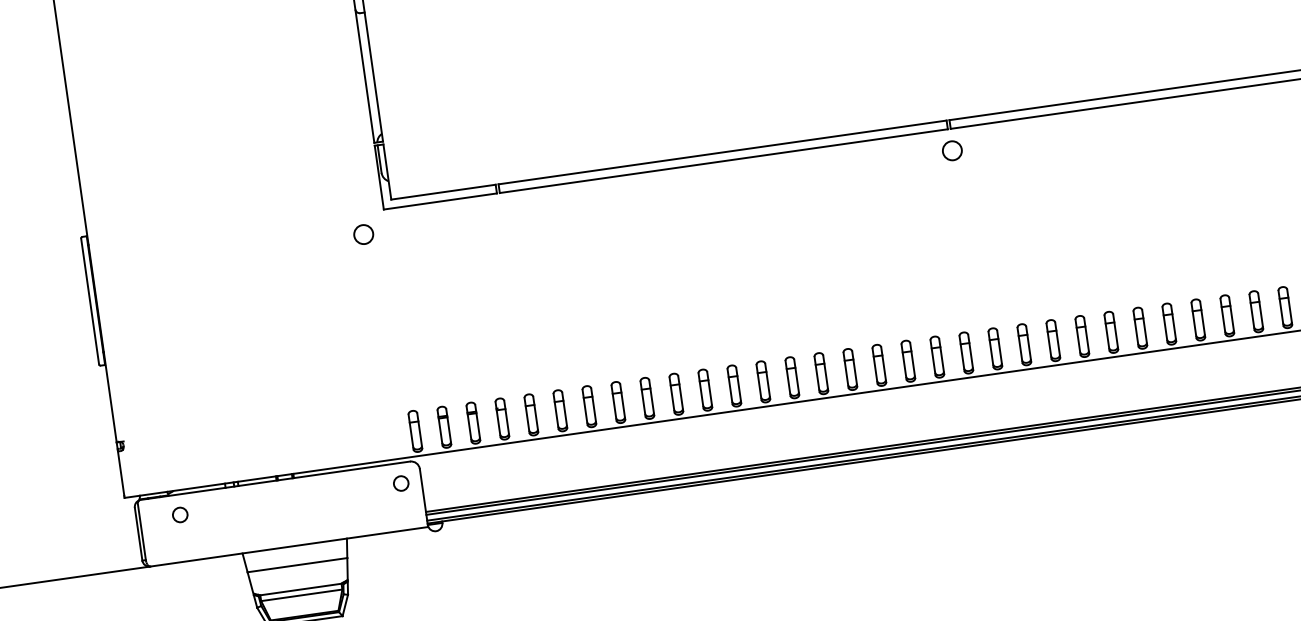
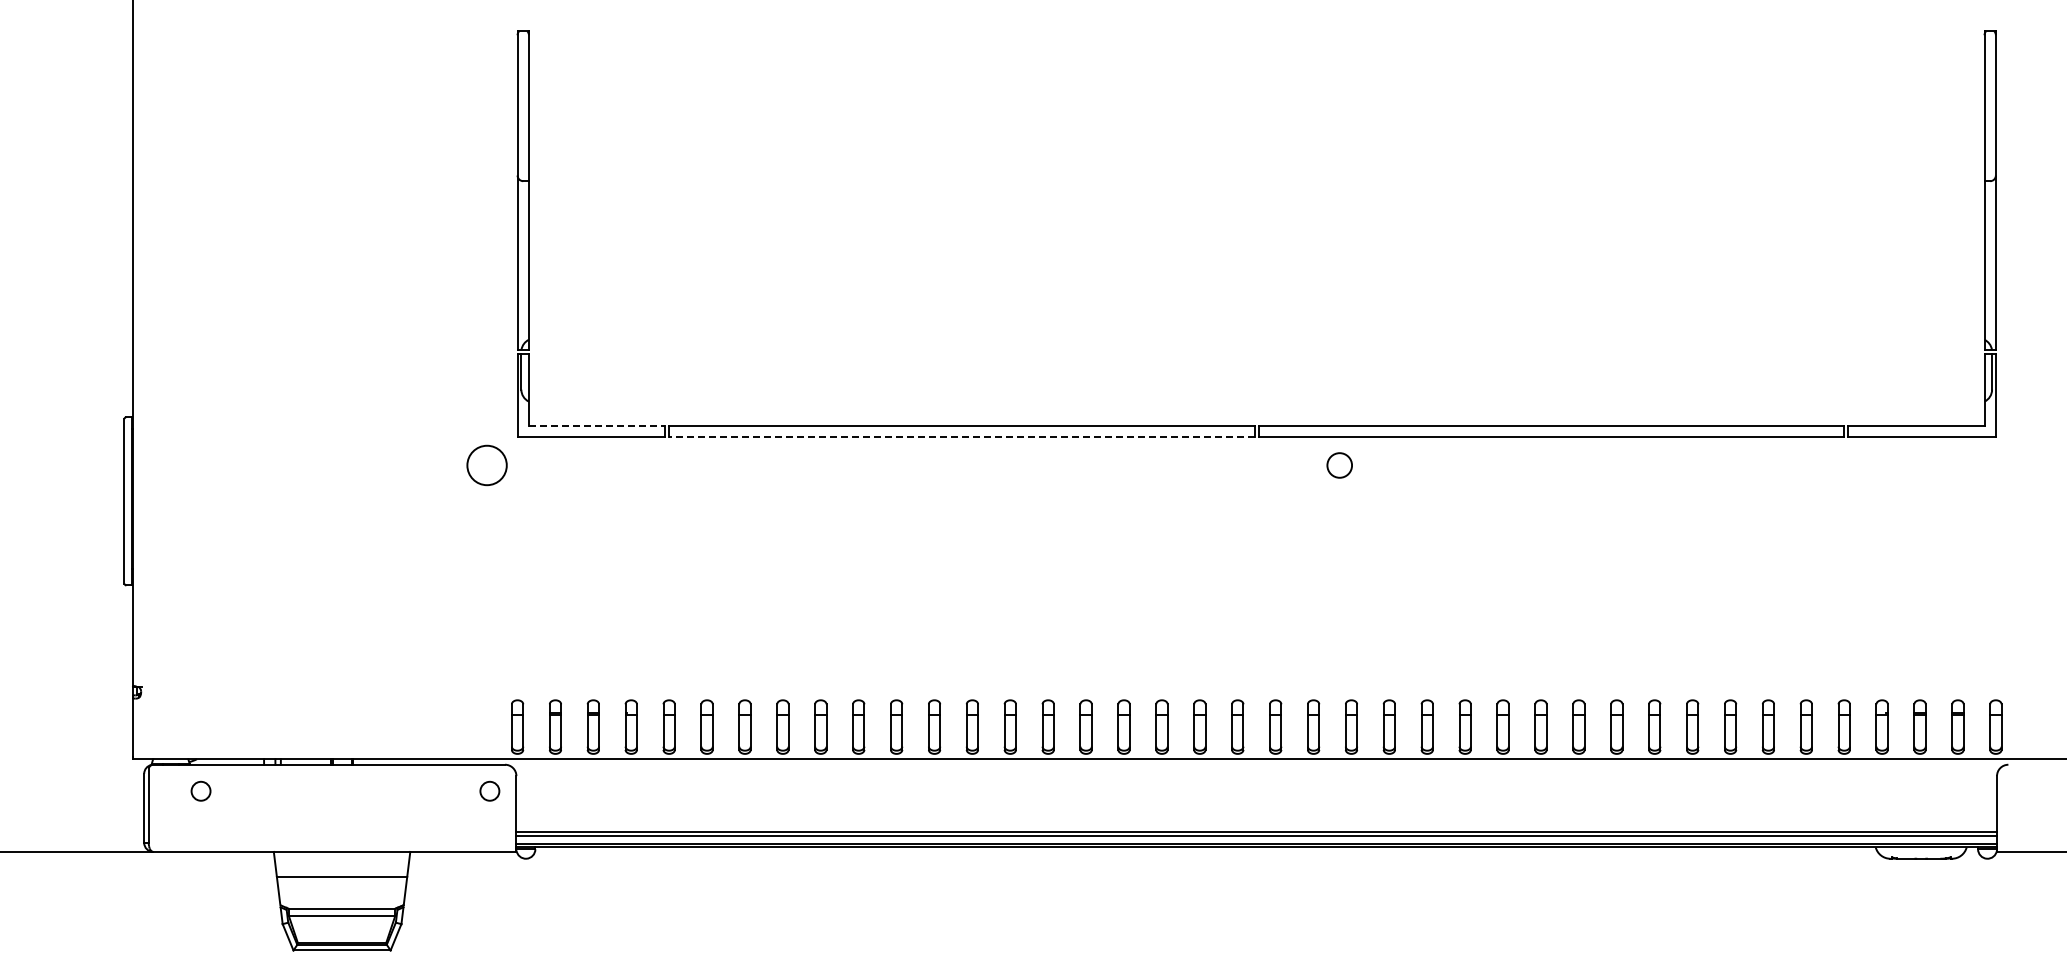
circle: (952, 150) -> (1339, 465), moved
line: (724, 161) -> (962, 437), solid -> dashed
line: (443, 192) -> (597, 425), solid -> dashed
circle: (363, 234) -> (487, 465), size x1.6

